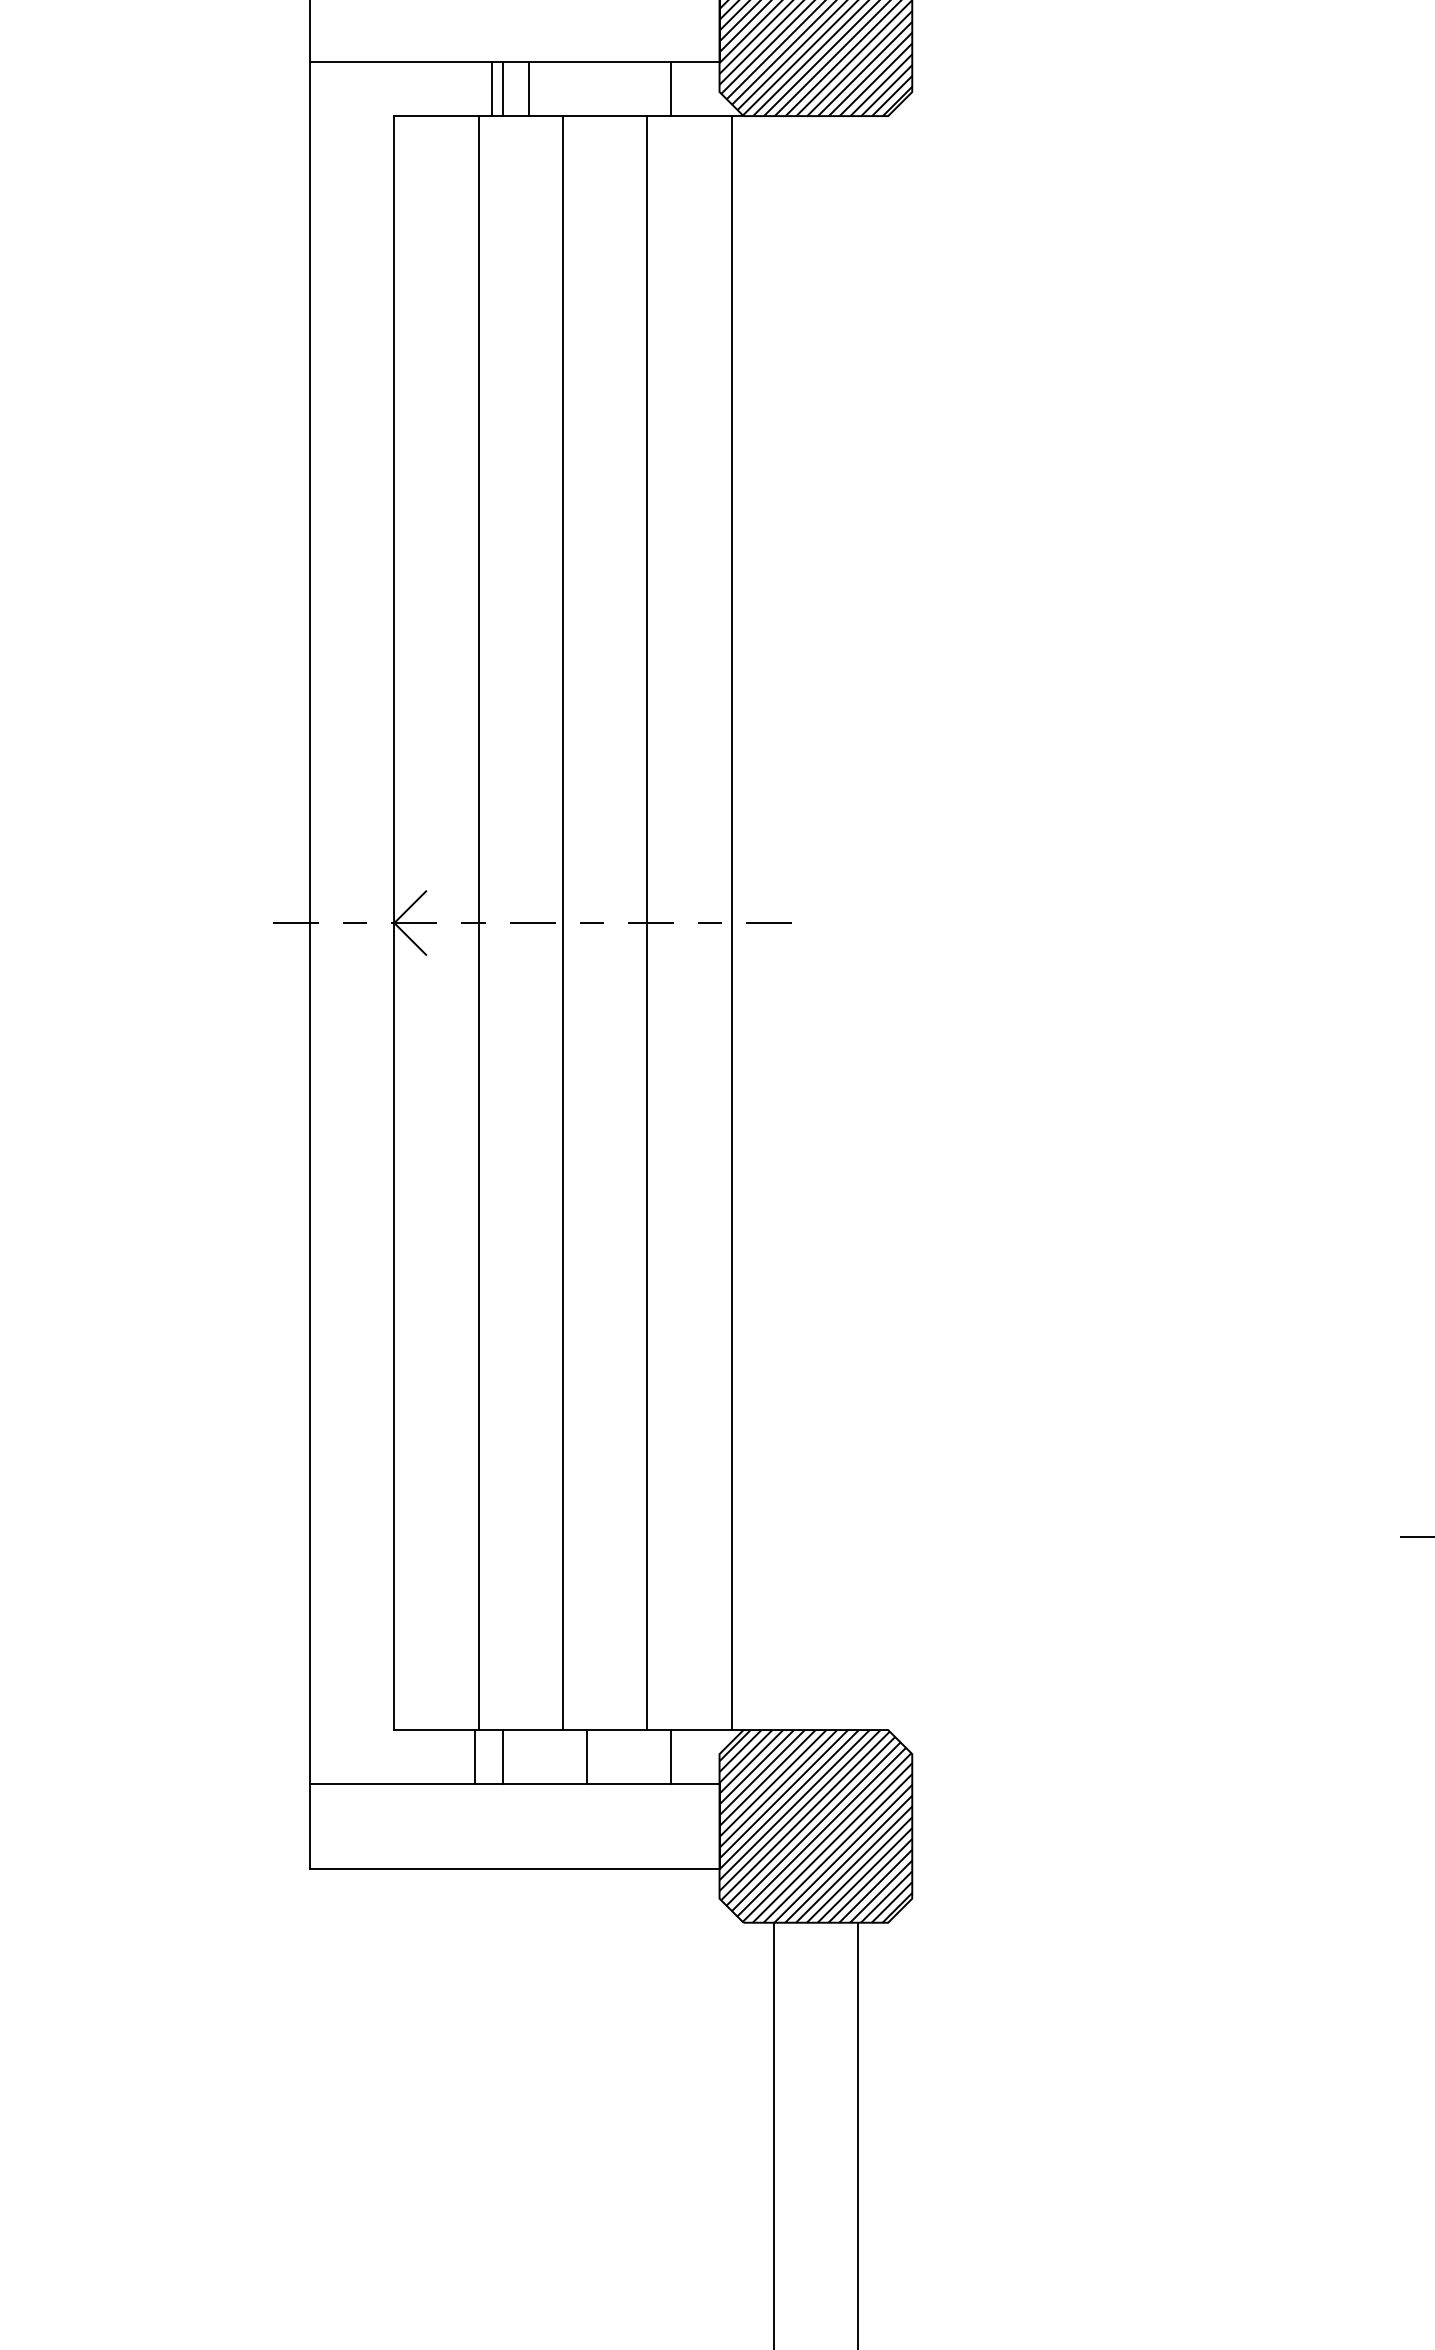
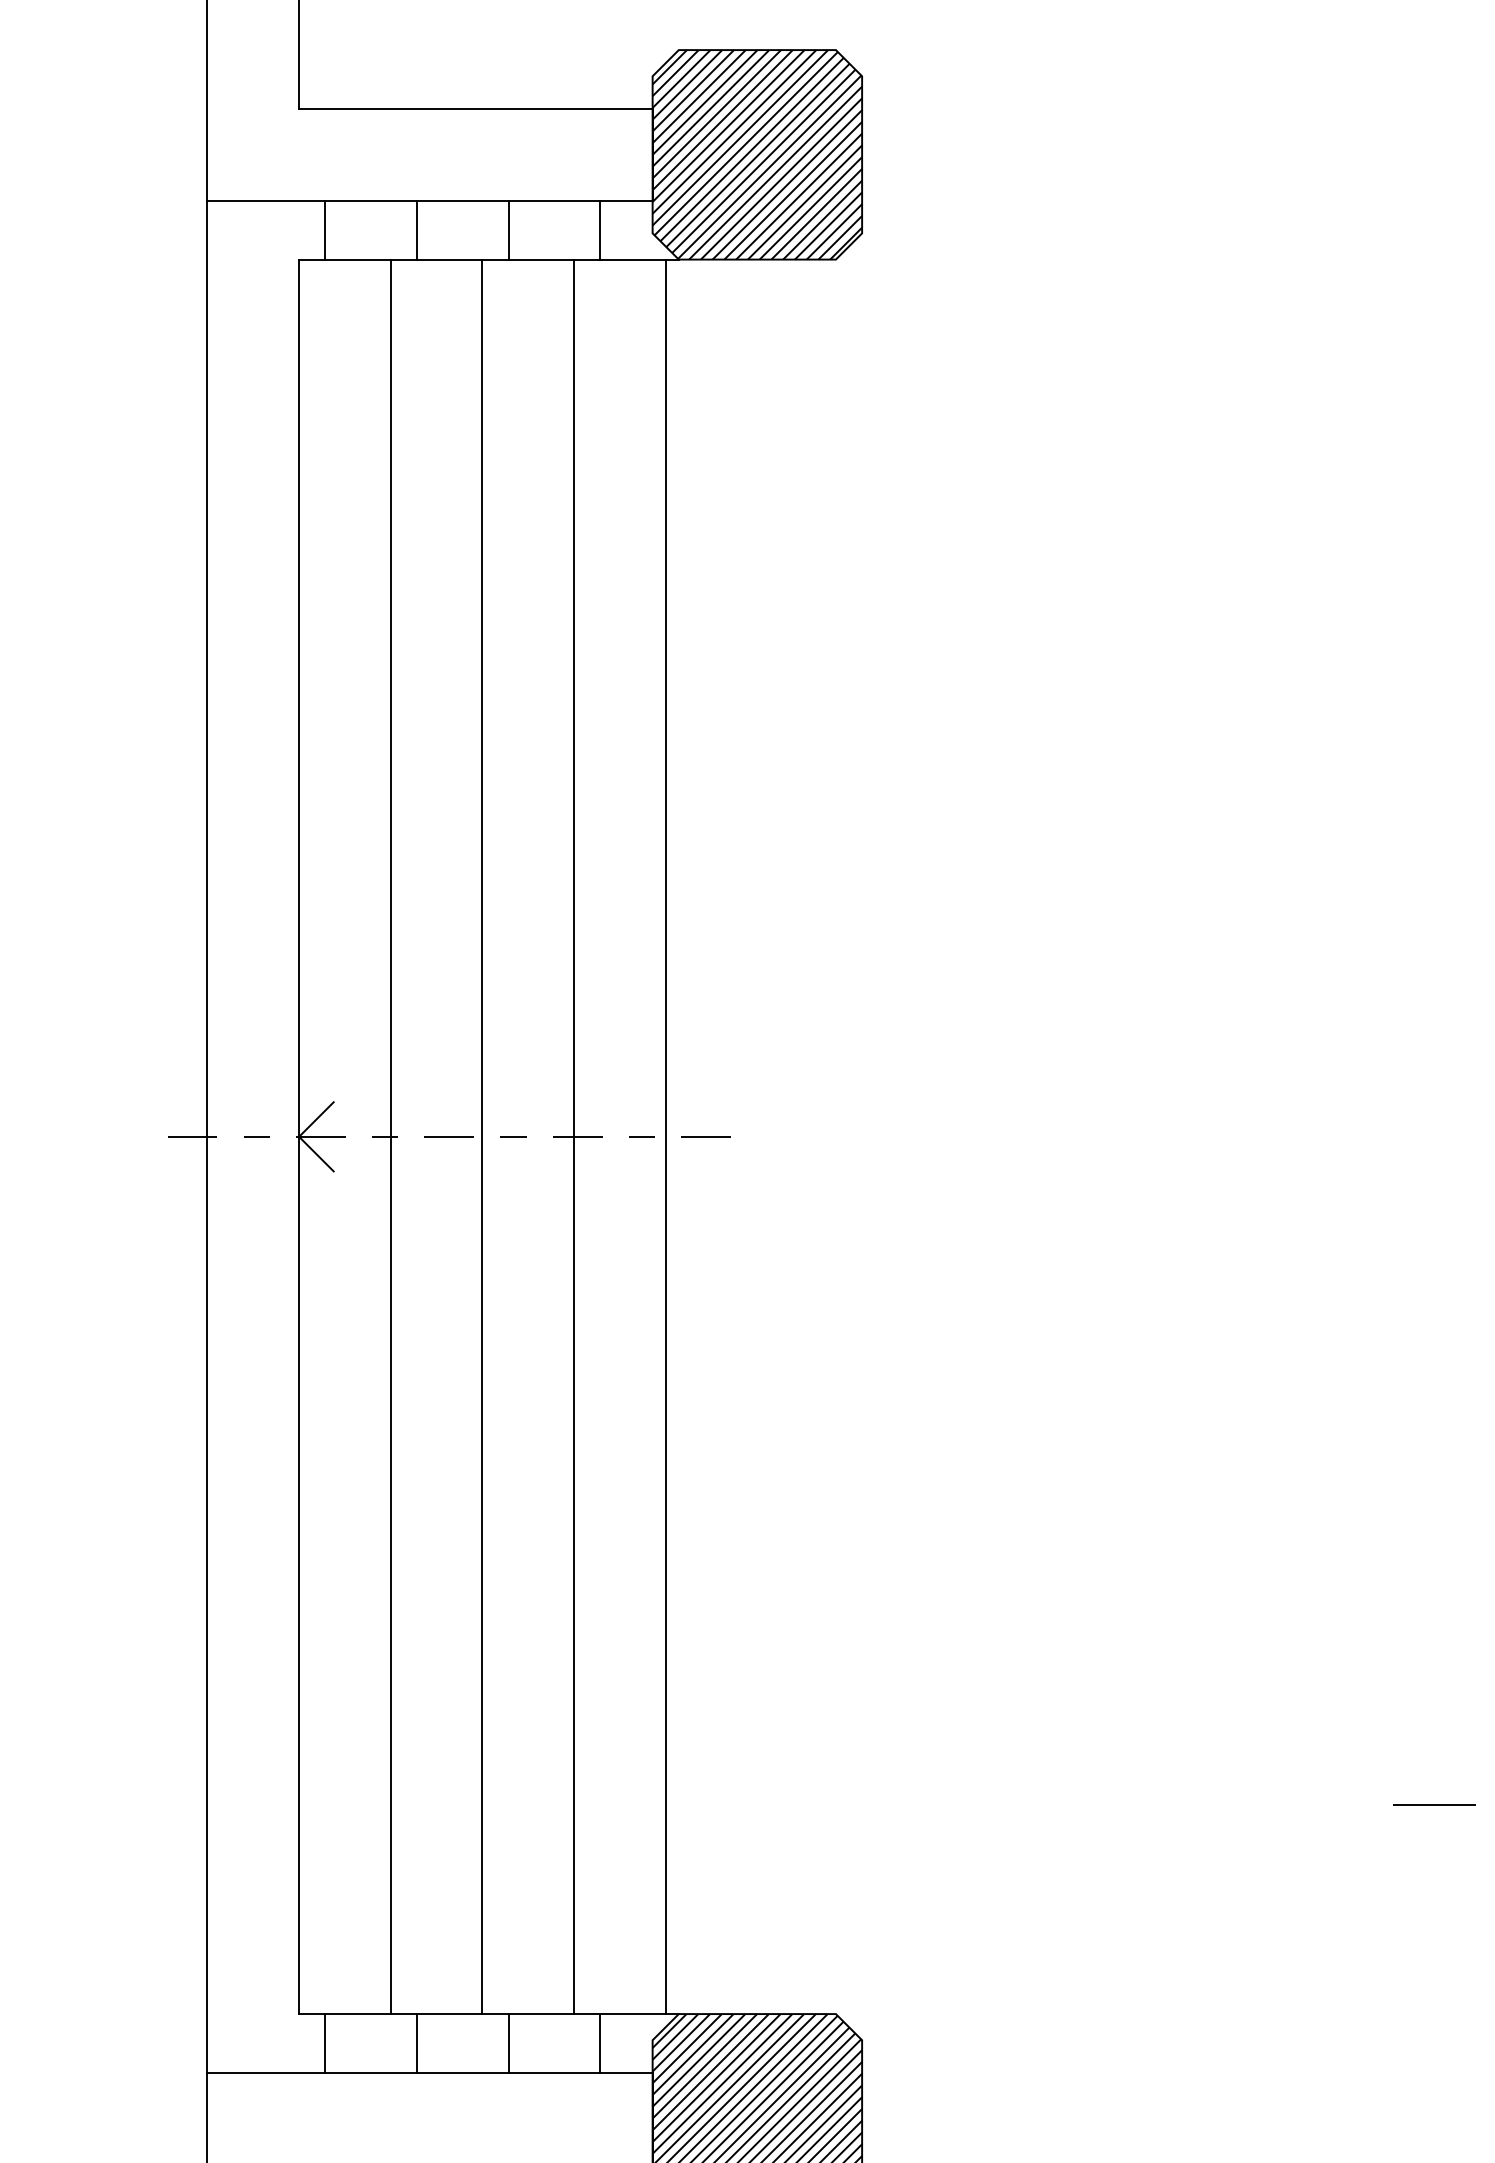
line: (492, 88) -> (325, 229), moved
line: (529, 88) -> (509, 229), moved
line: (475, 1757) -> (325, 2043), moved

